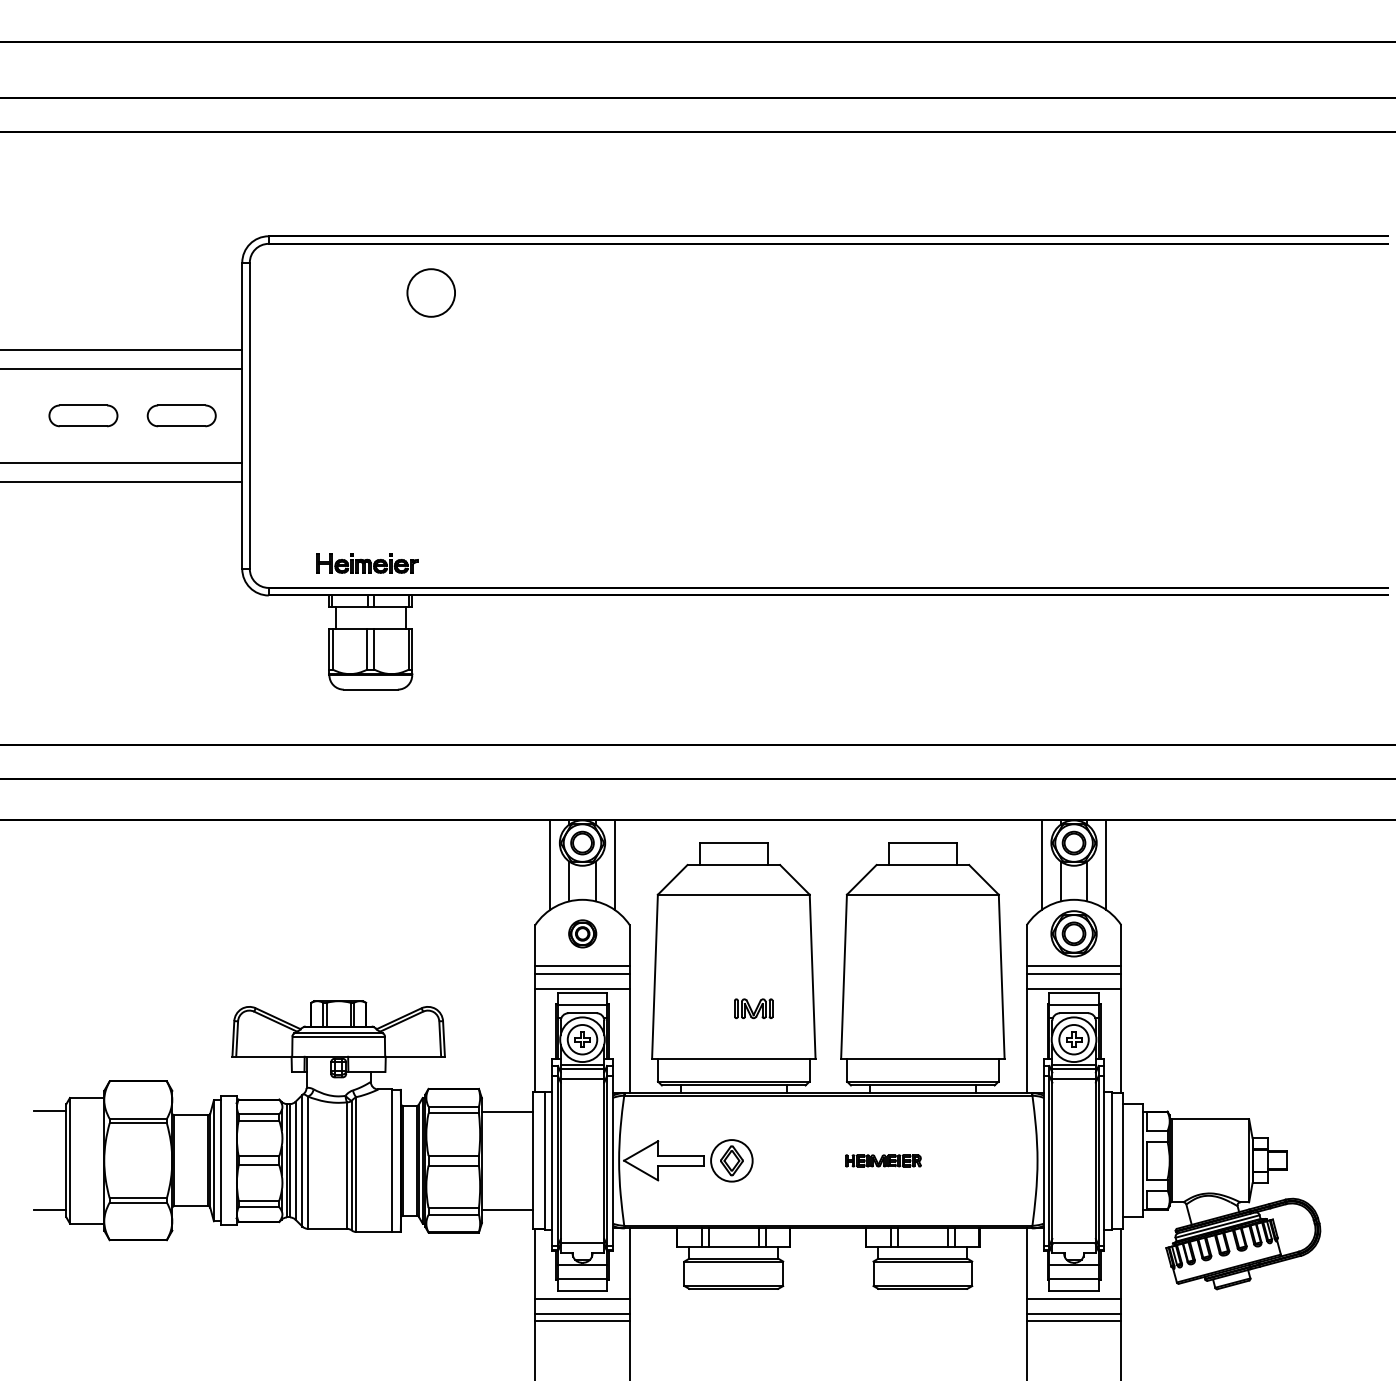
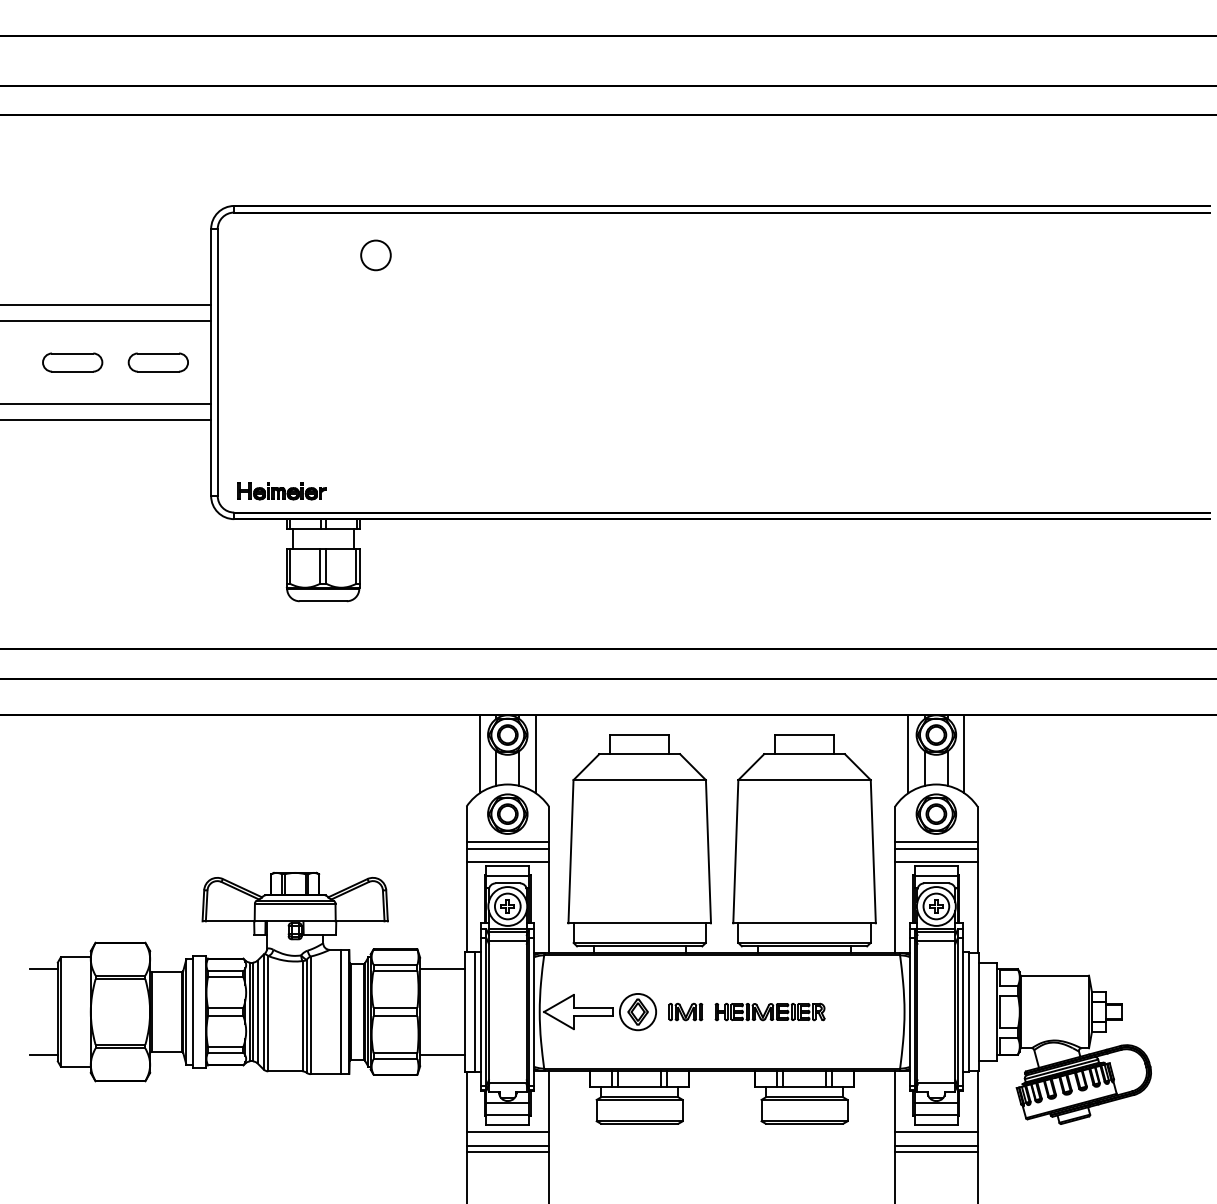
circle: (431, 292) -> (376, 254), size x0.71
part: (367, 563) -> (281, 491), moved
part: (582, 933) -> (507, 813), size x1.67
part: (753, 1008) -> (685, 1011), moved
part: (883, 1160) -> (770, 1011), size x1.67

